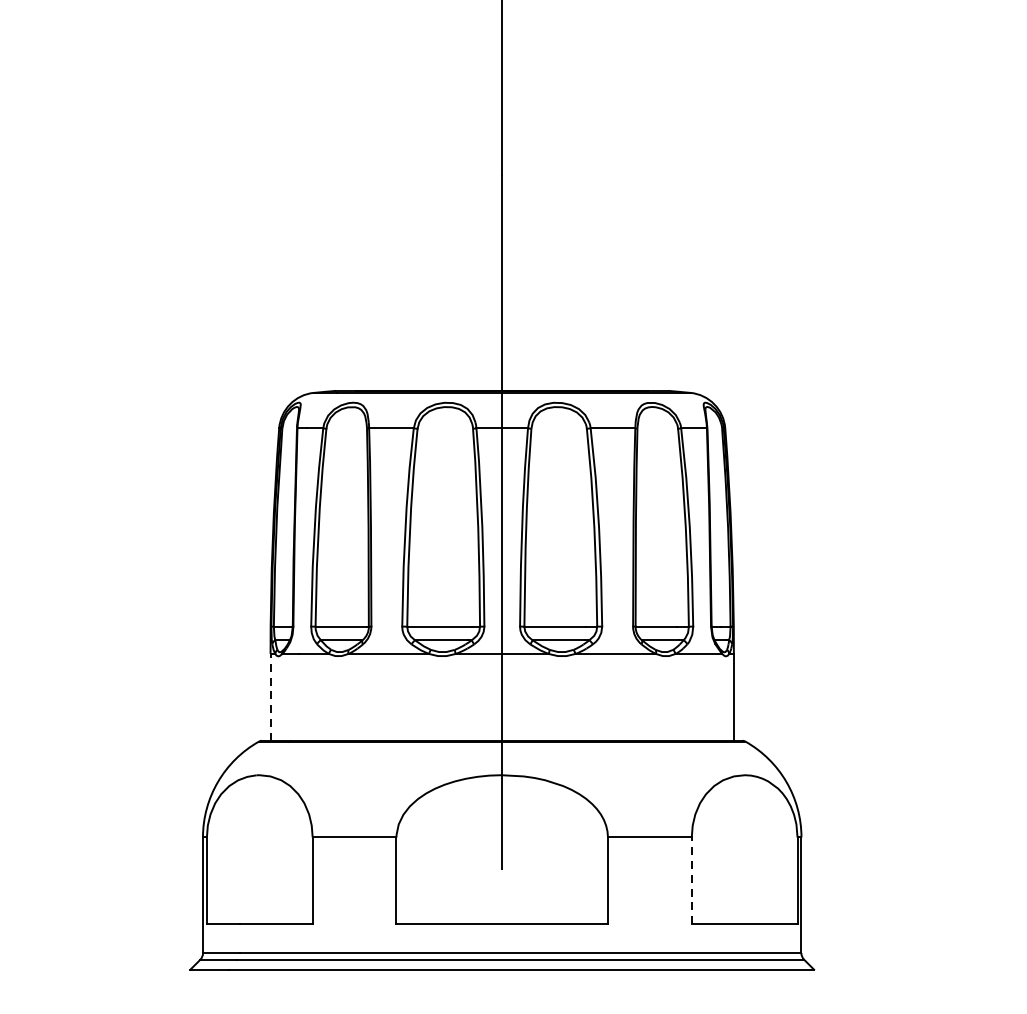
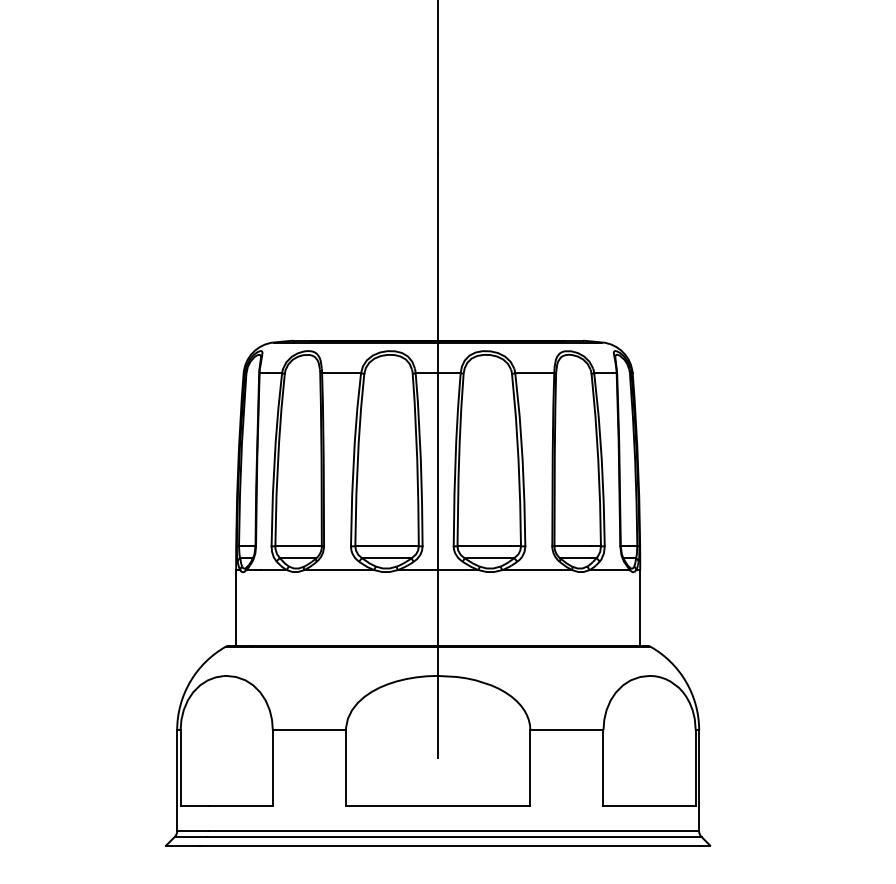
line: (270, 697) -> (236, 608), dashed -> solid
line: (691, 881) -> (603, 768), dashed -> solid

